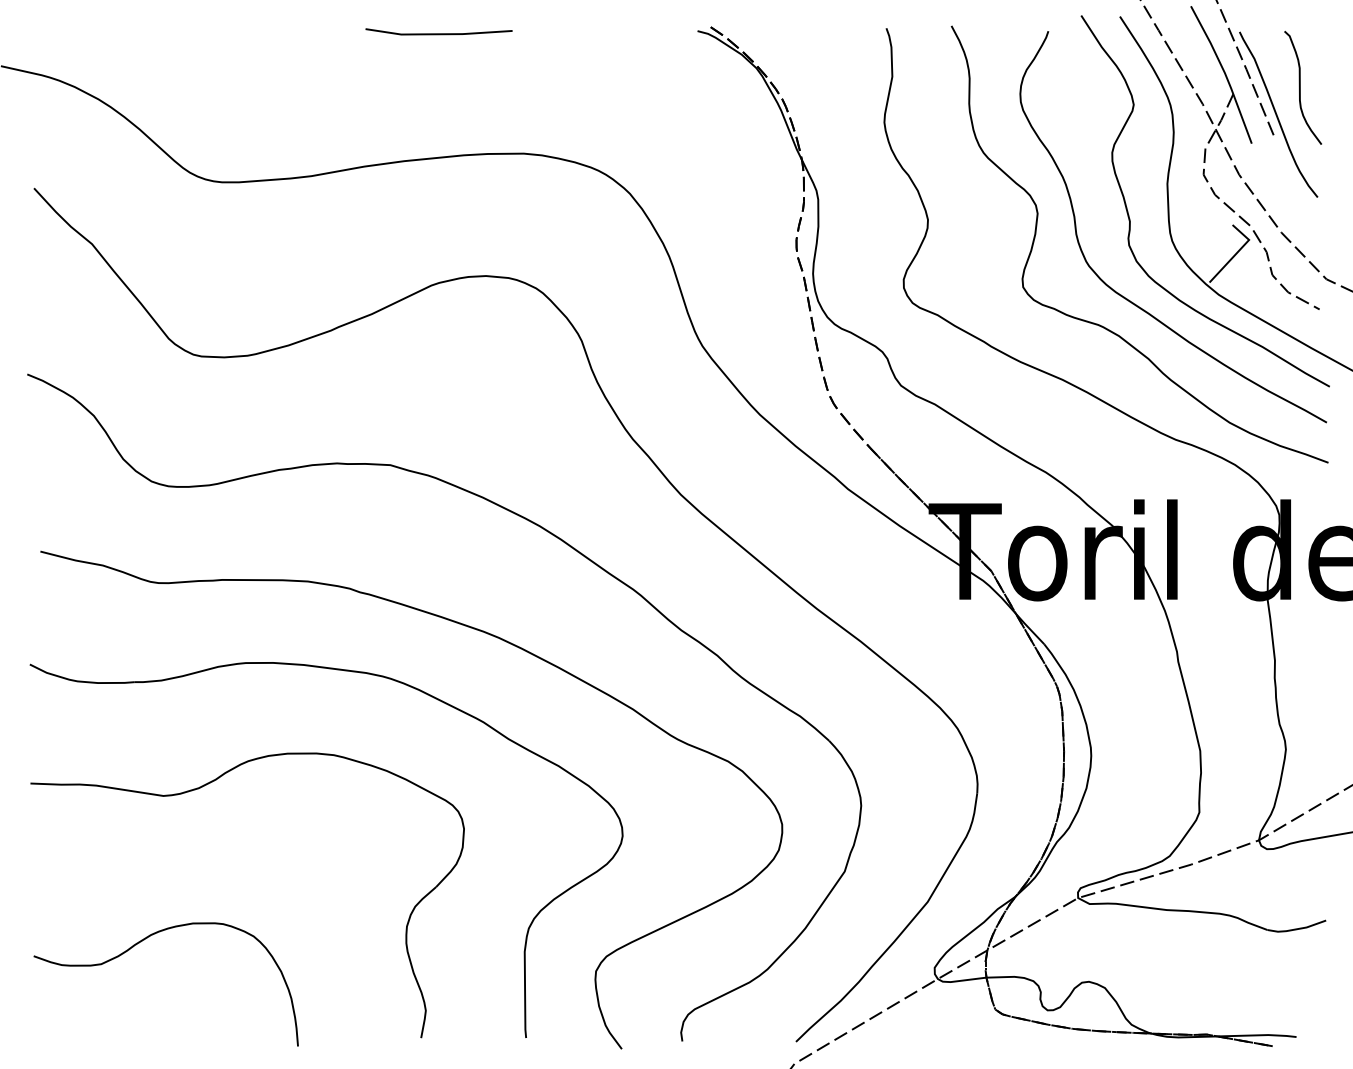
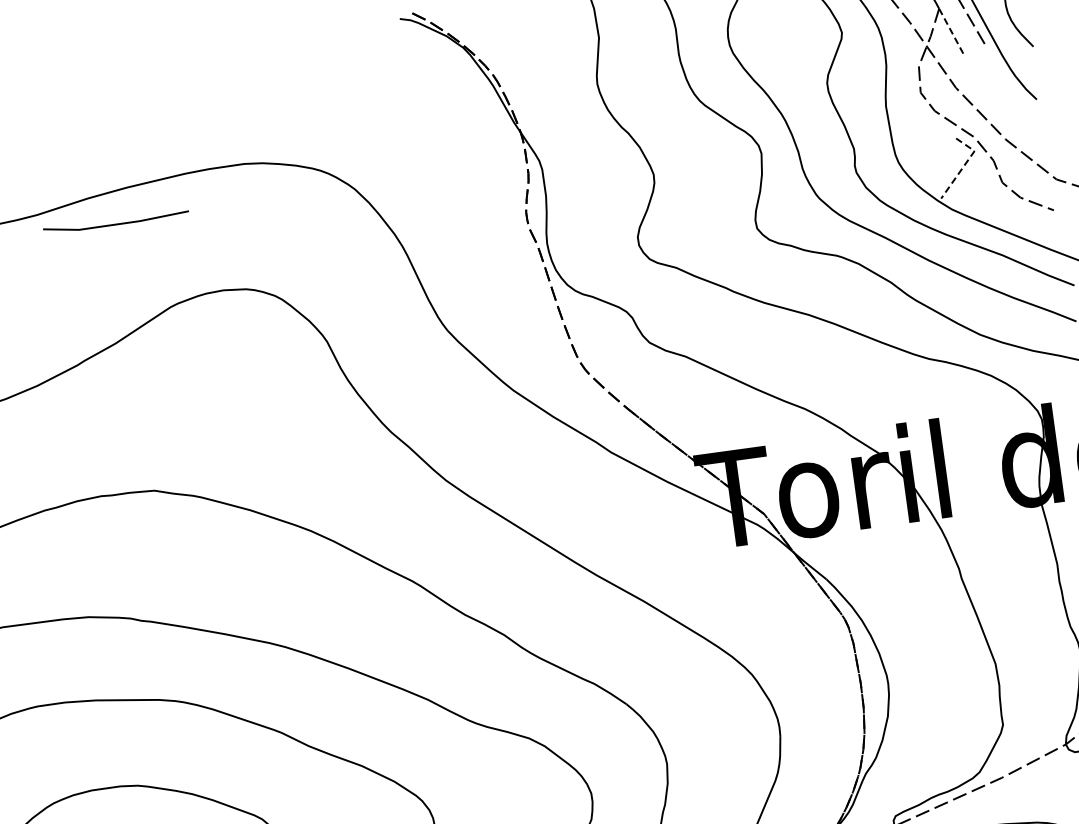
line: (438, 33) -> (115, 223), moved
line: (1242, 119) -> (951, 32), solid -> dashed
line: (1237, 252) -> (964, 165), solid -> dashed

